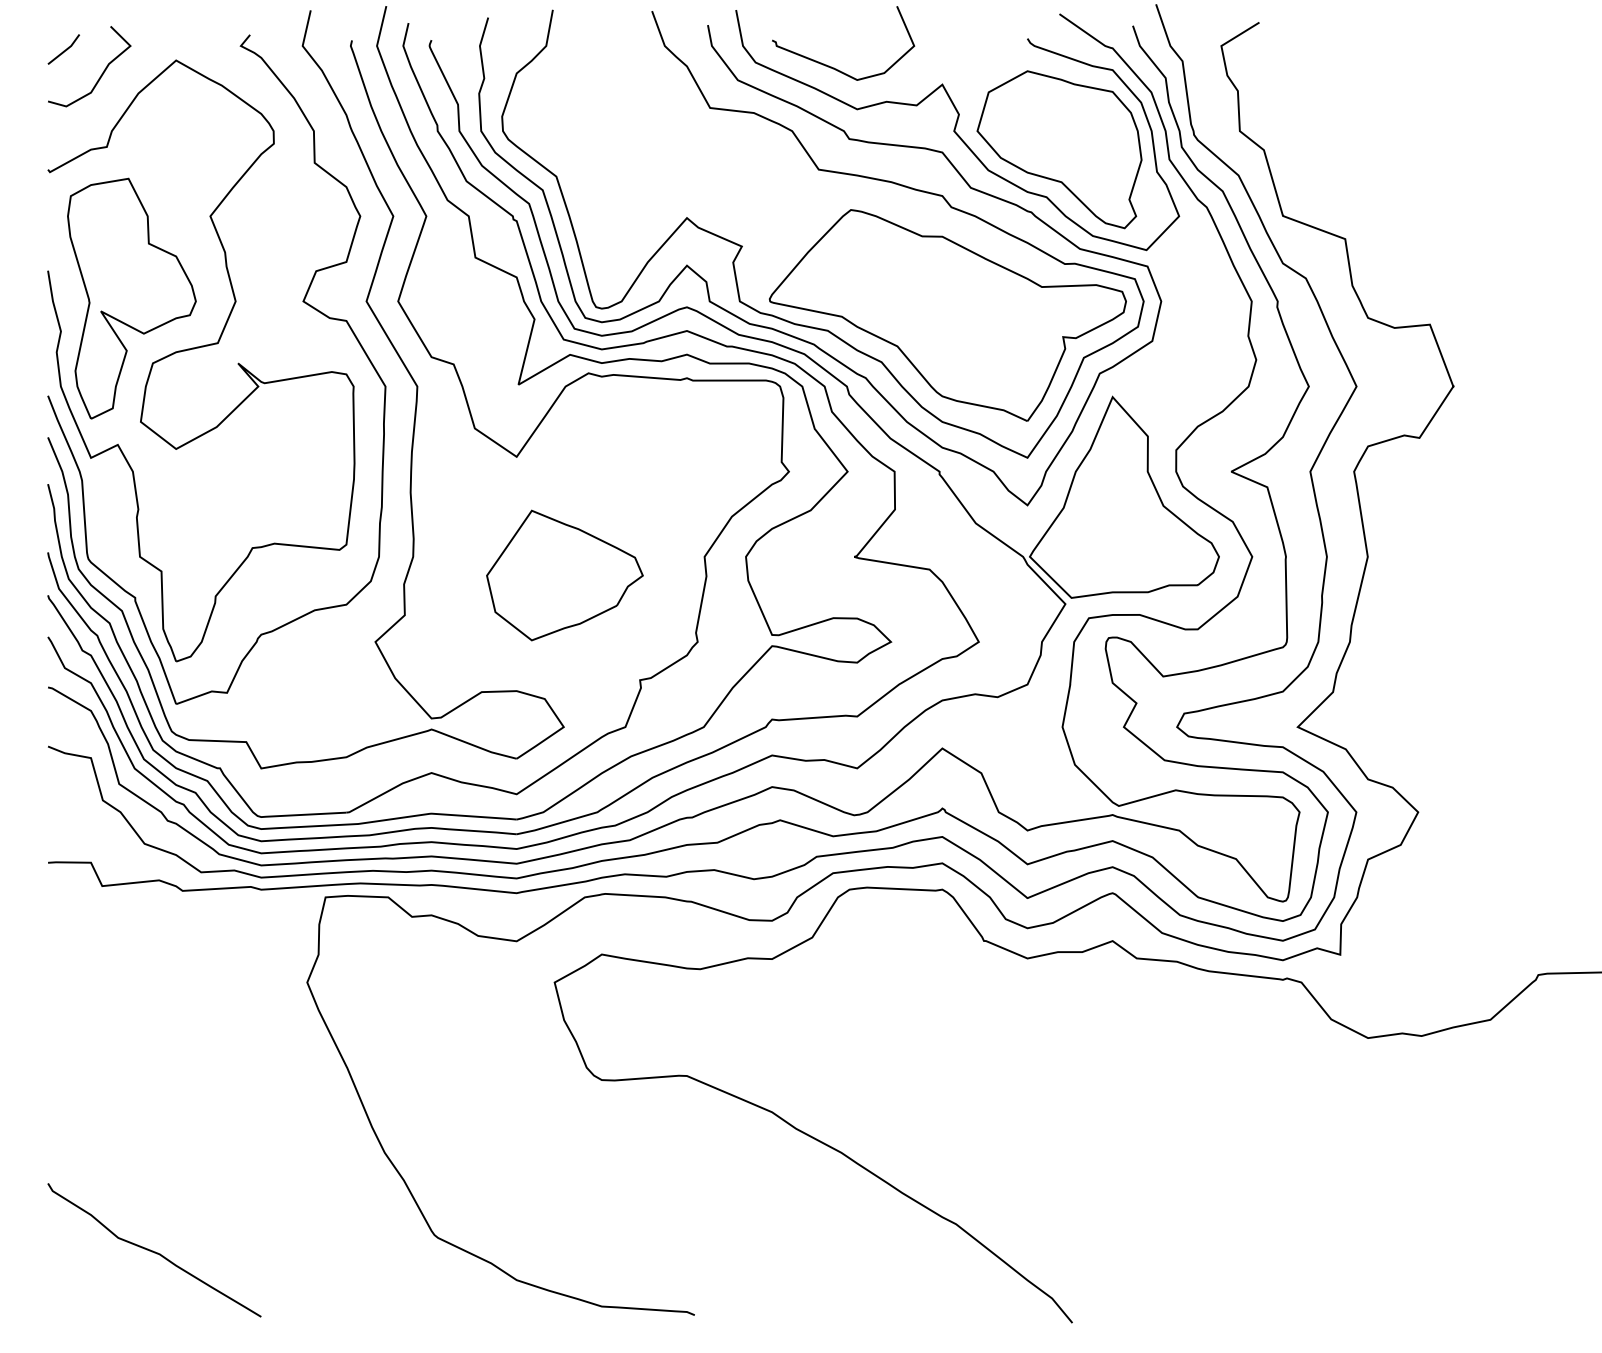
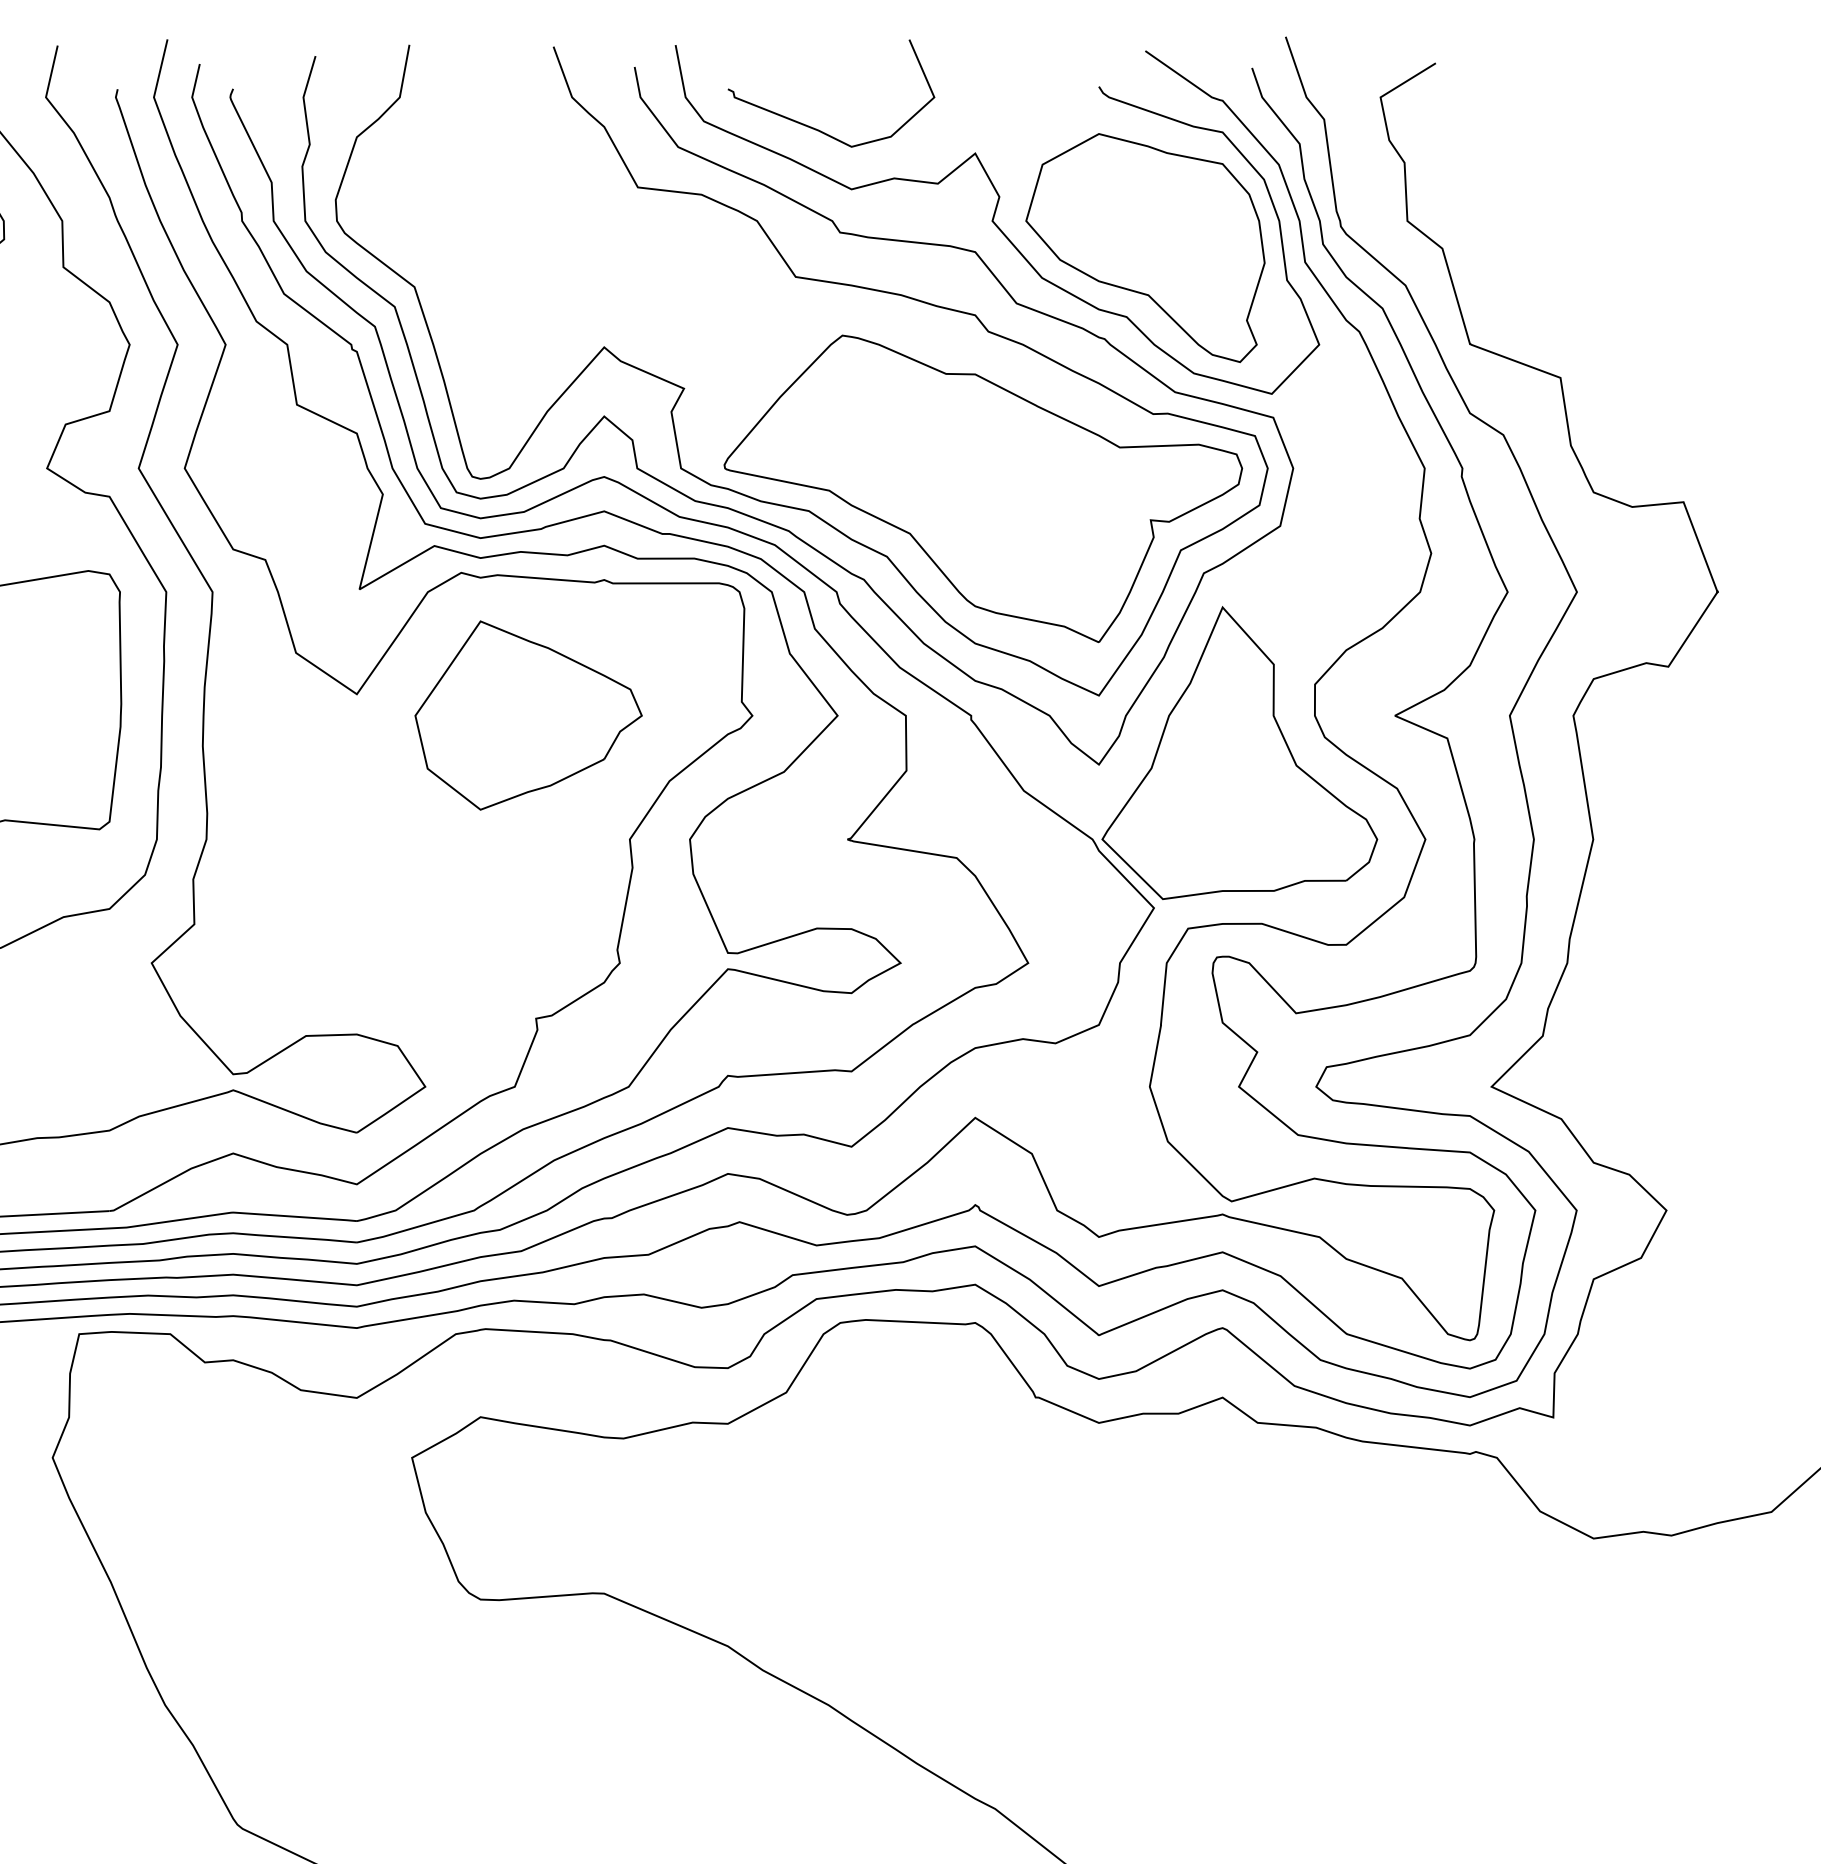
part: (564, 575) -> (528, 715), moved

